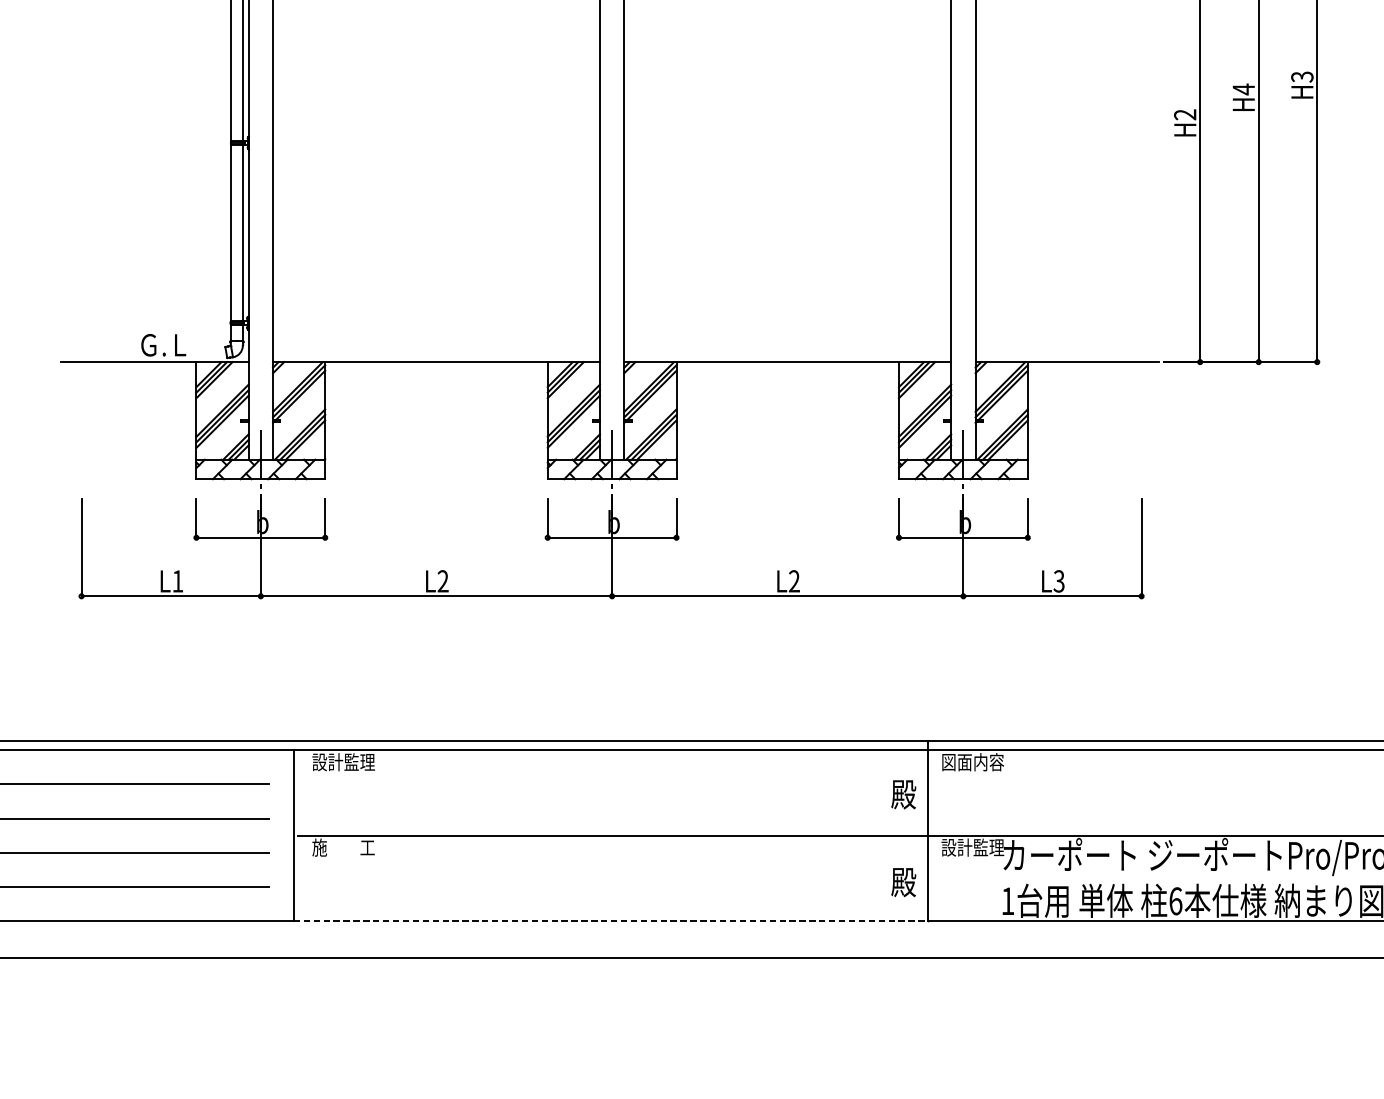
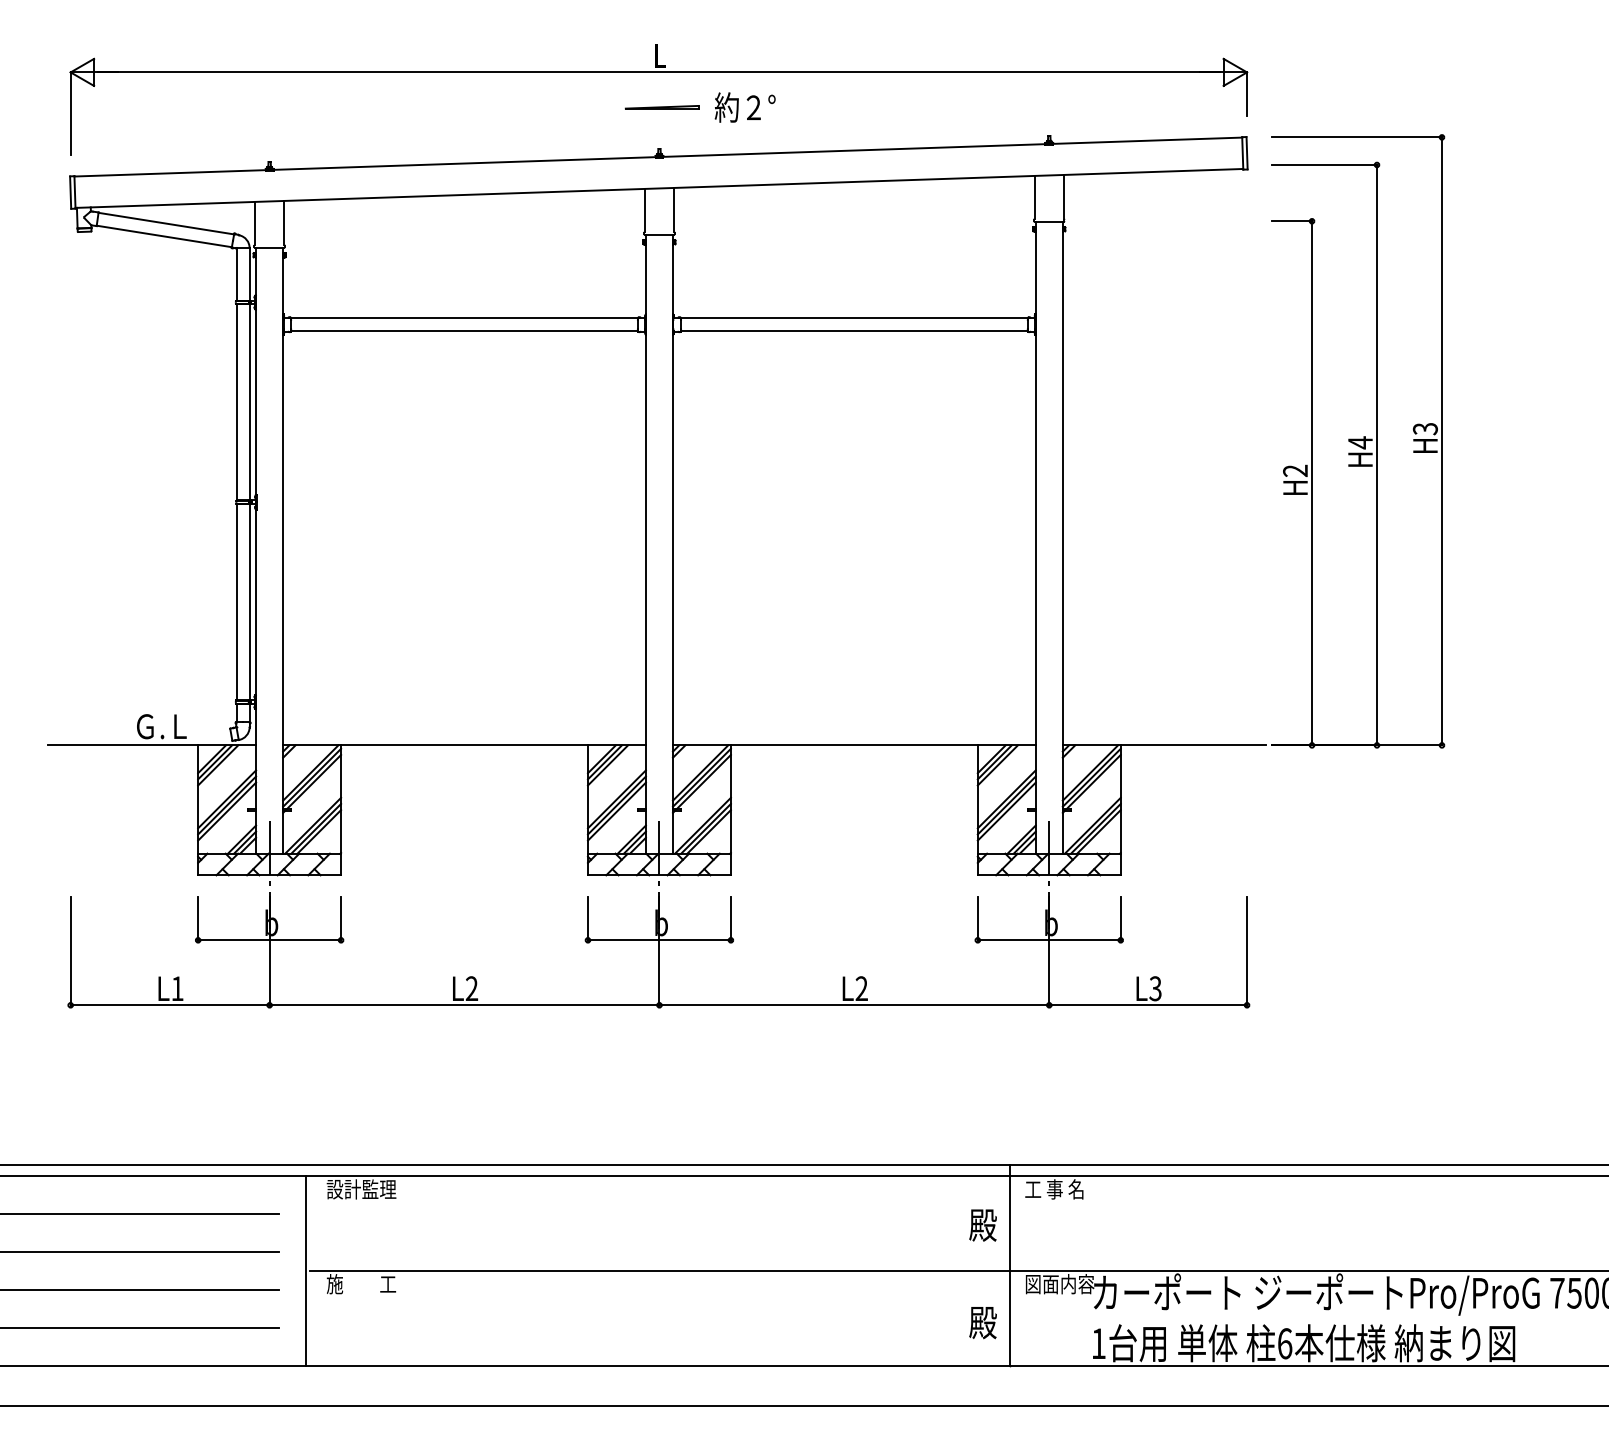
text: (972, 762) -> (1059, 1189), 図面内容 -> 工 事 名
text: (972, 847) -> (1059, 1284), 設計監理 -> 図面内容
line: (611, 920) -> (658, 1365), dashed -> solid

